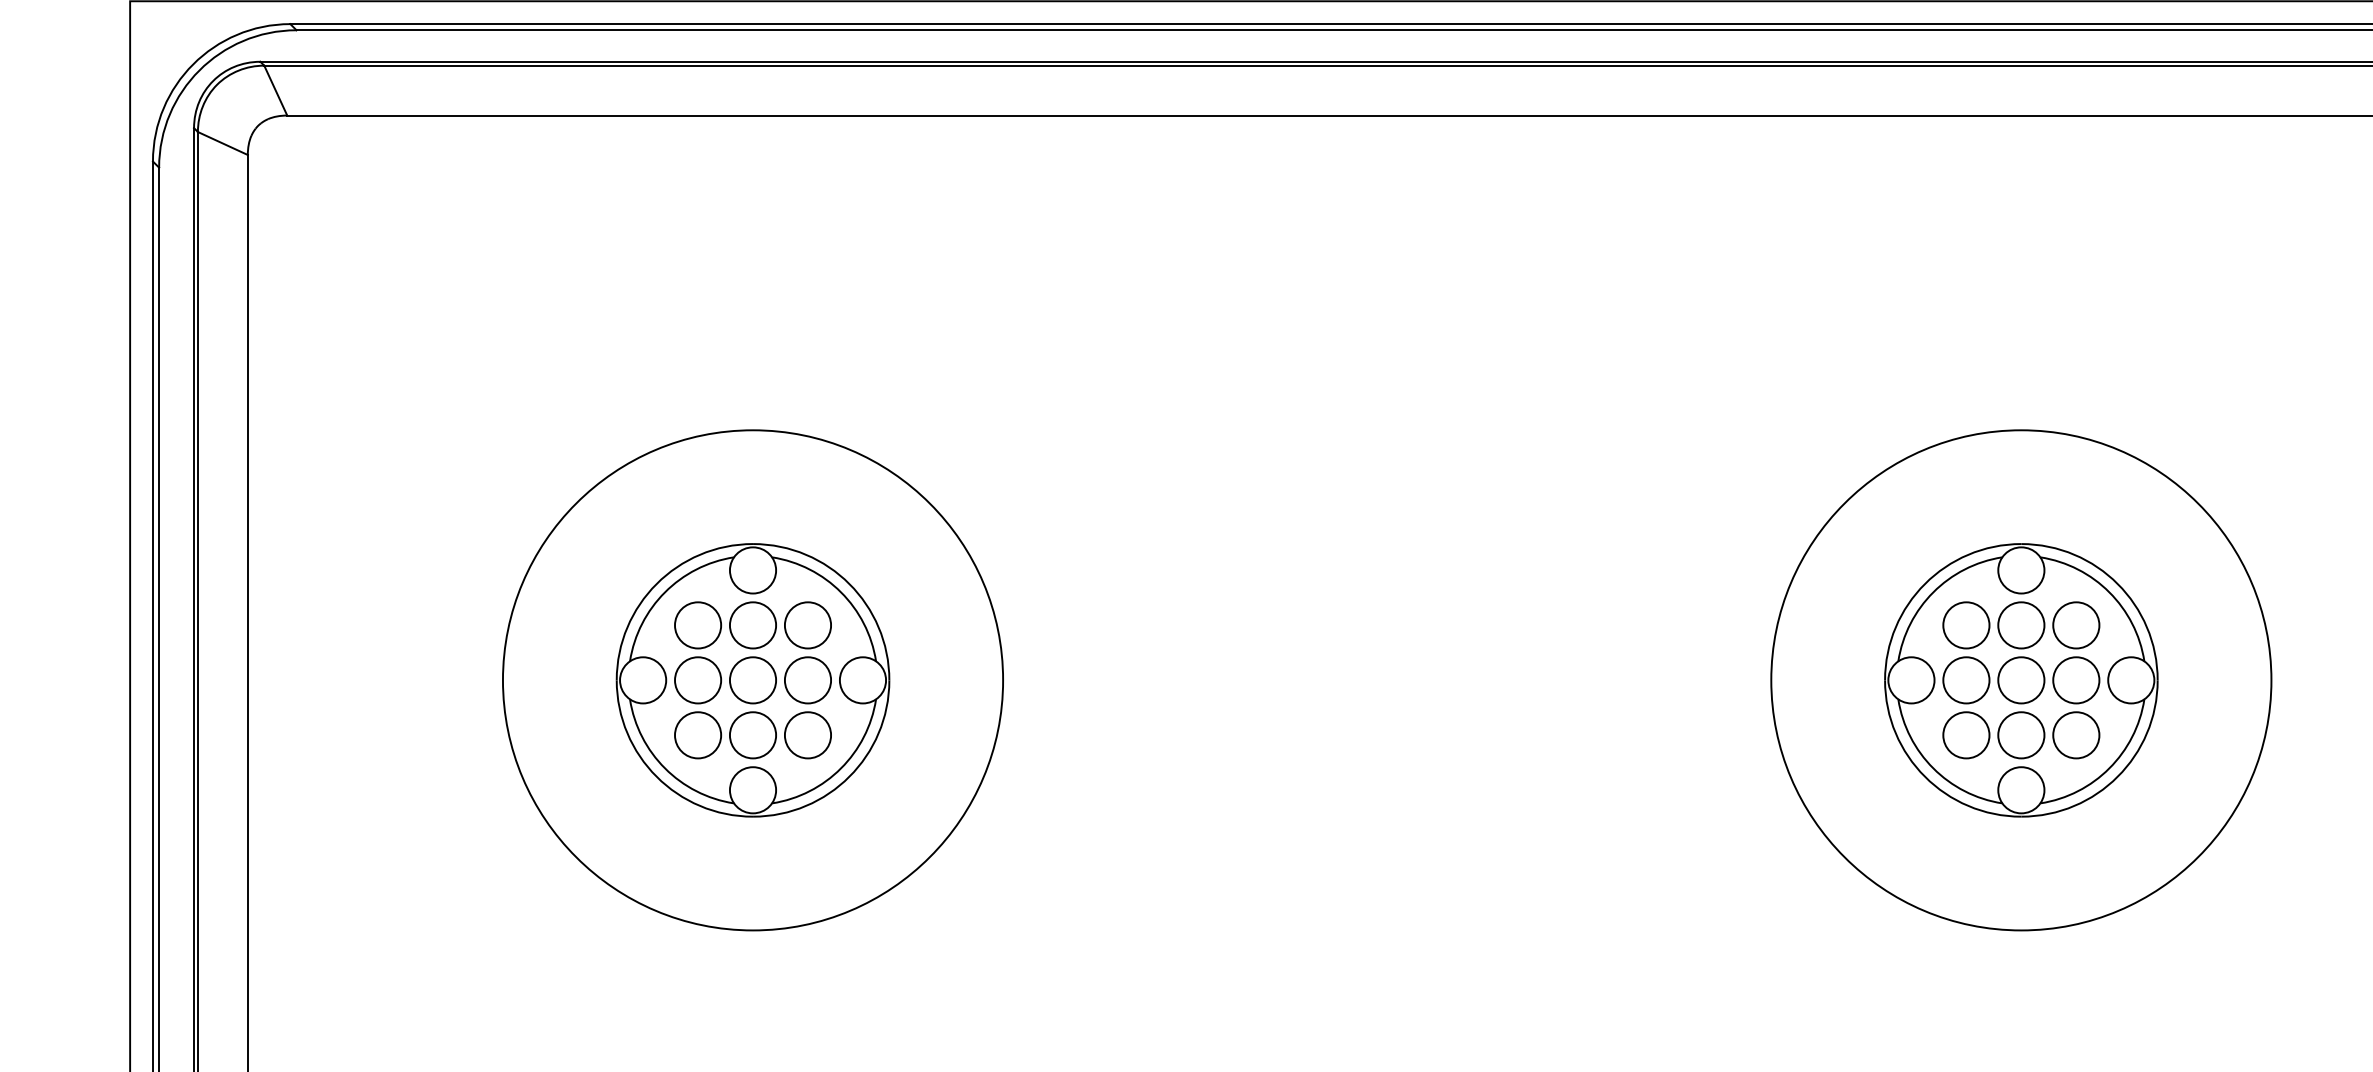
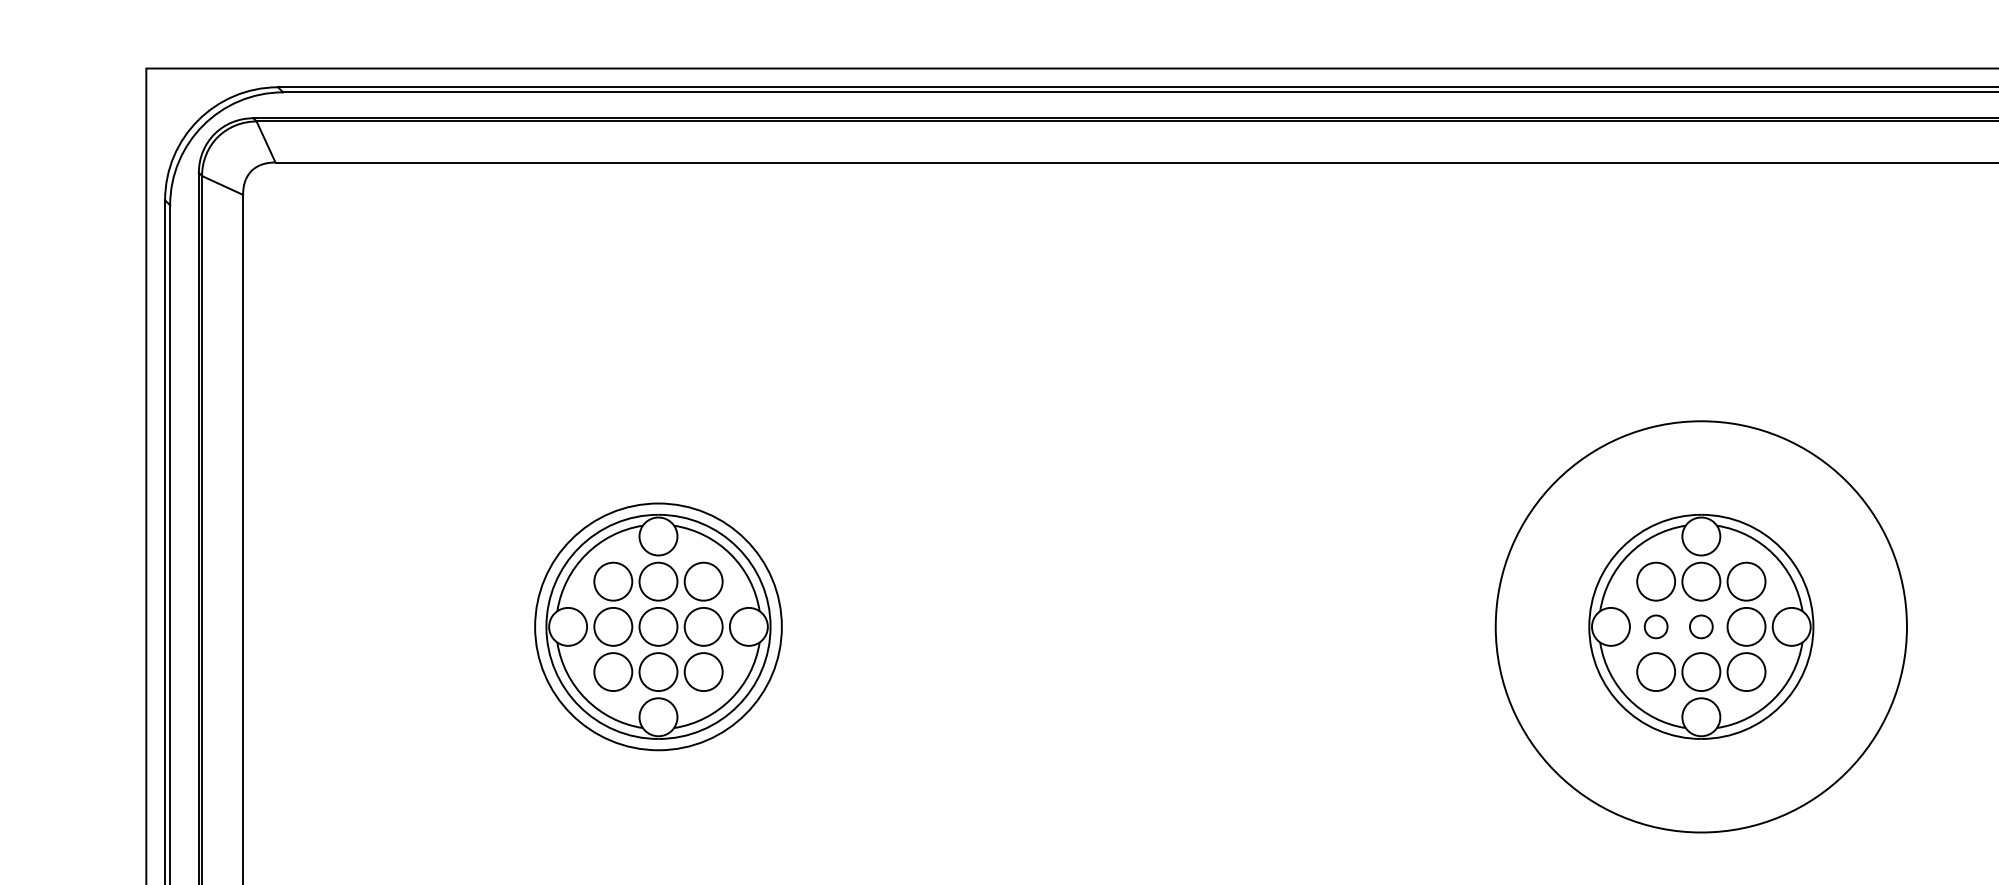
circle: (753, 679) -> (658, 626), size x0.6
circle: (1966, 679) -> (1656, 626), size x0.6
circle: (2021, 679) -> (1701, 626), size x0.6

